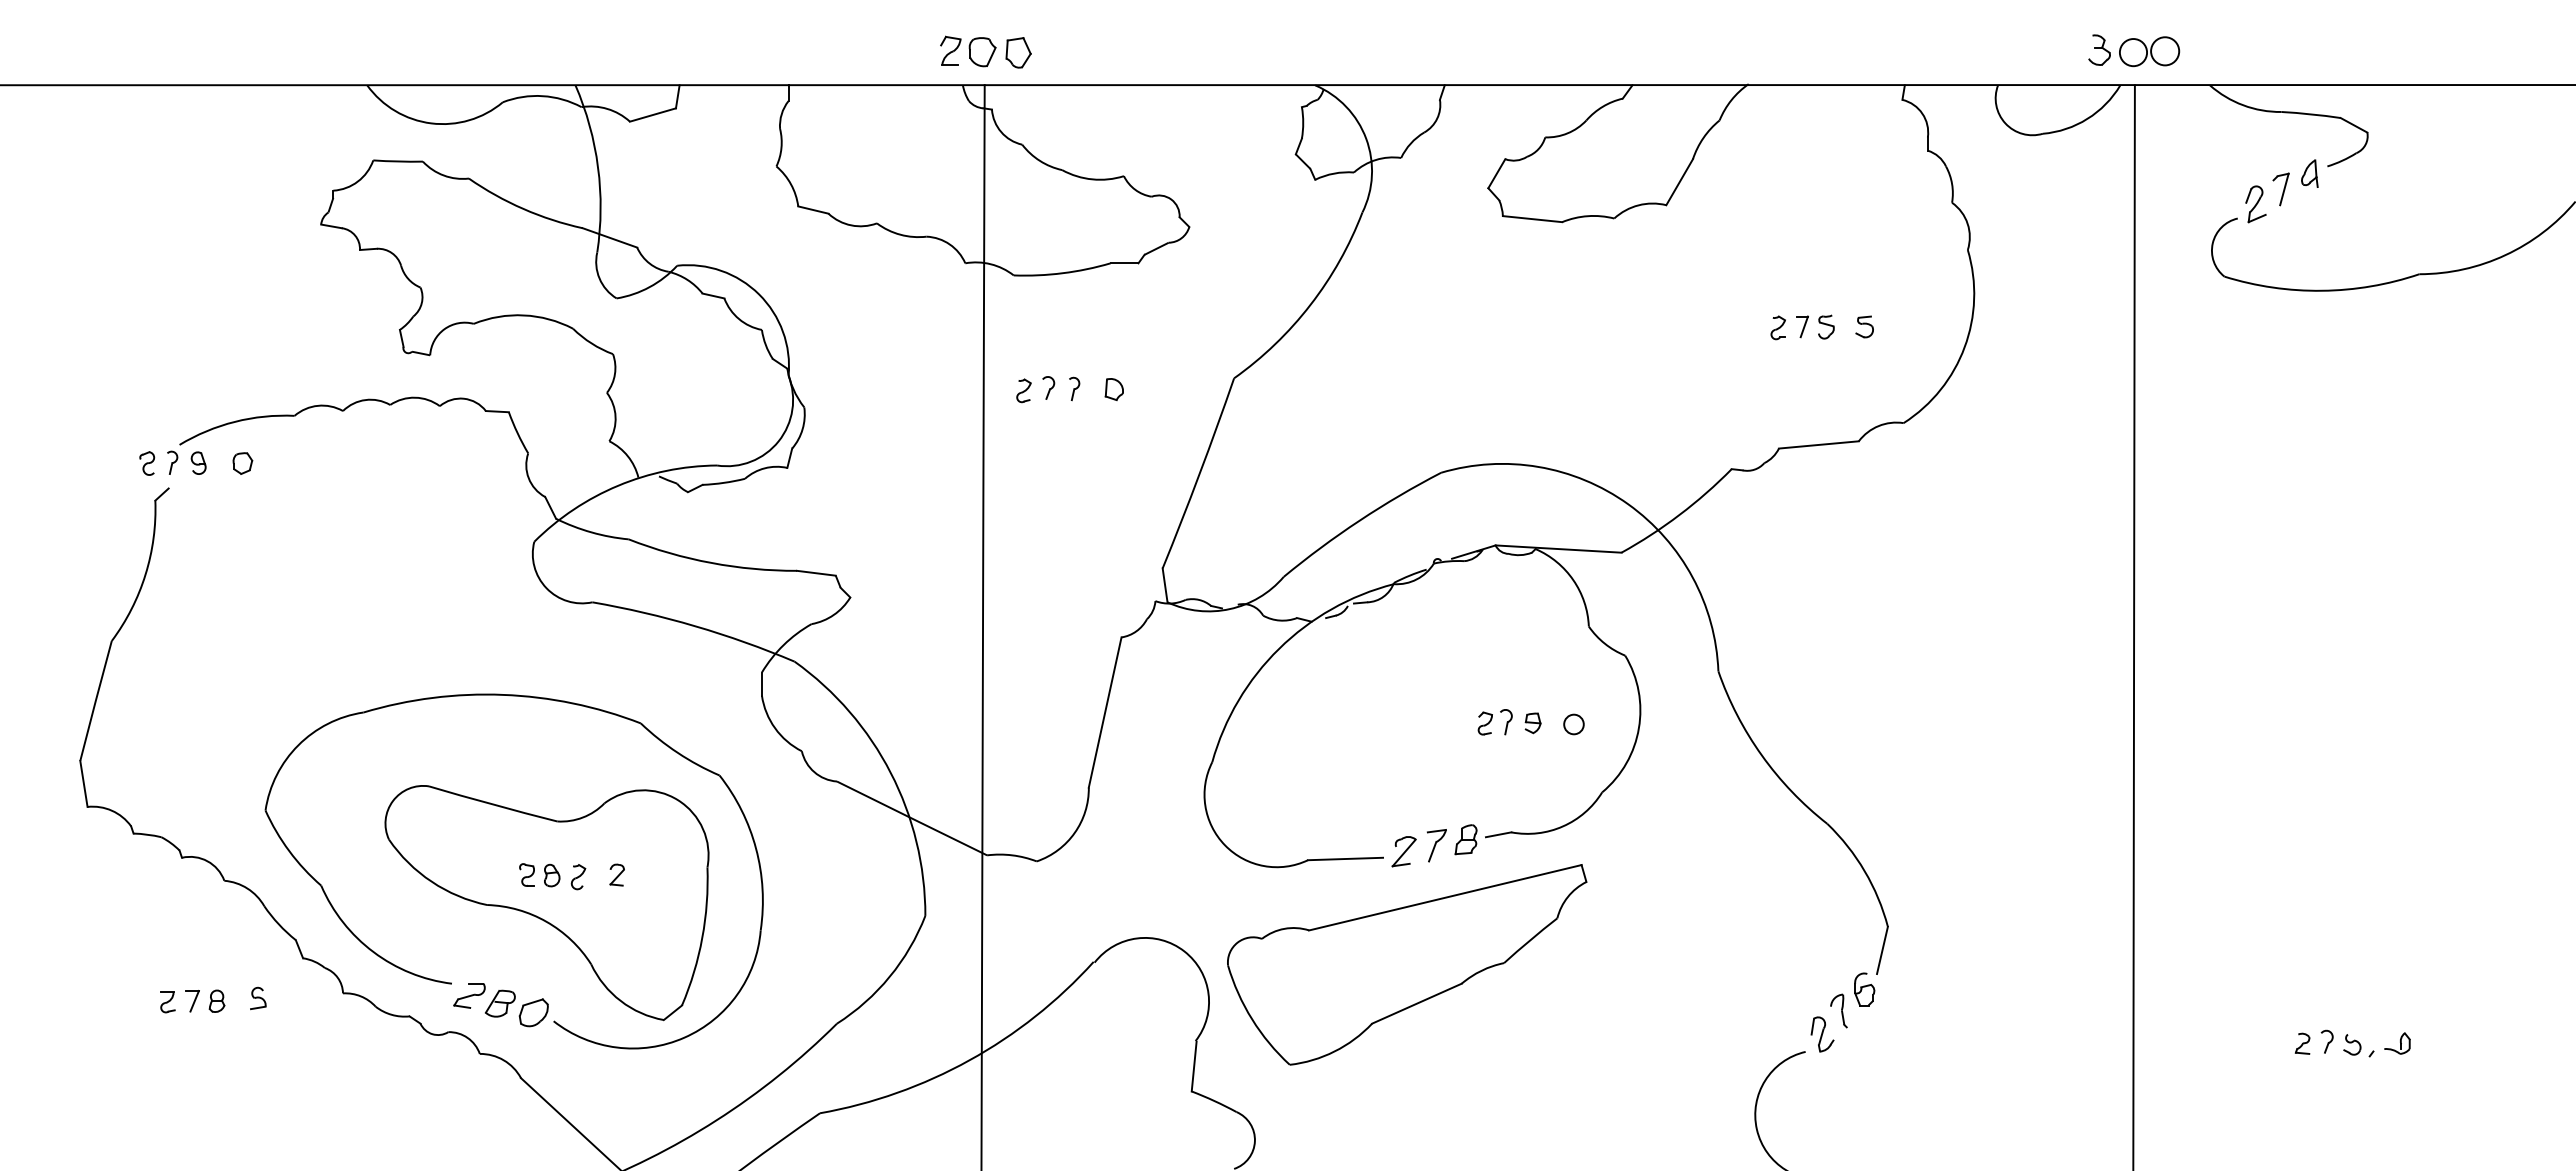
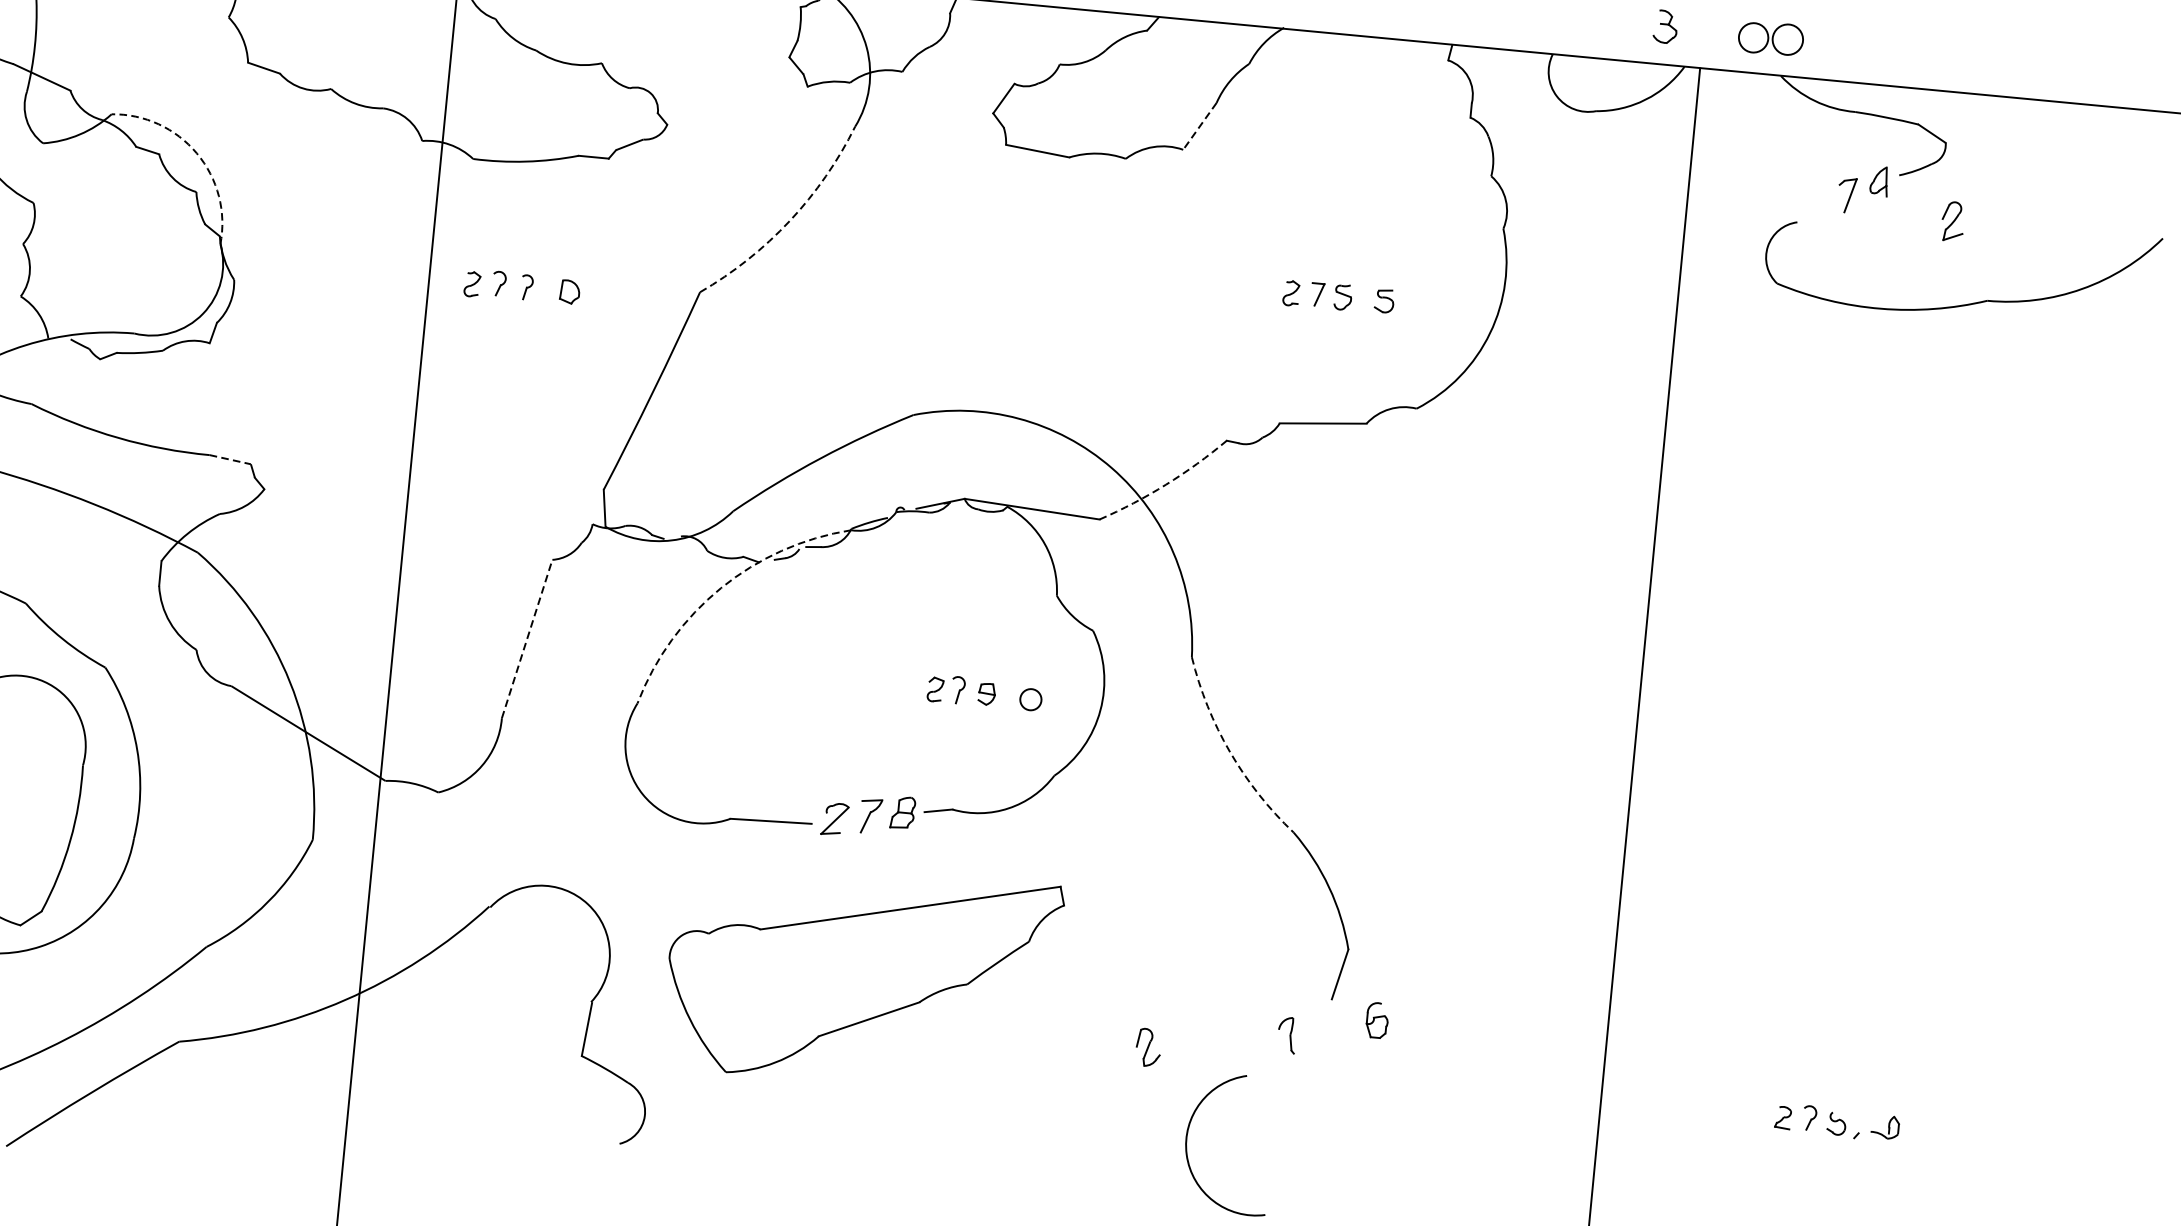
part: (2149, 51) -> (1771, 38), moved
line: (1679, 182) -> (1199, 126), solid -> dashed
part: (2255, 204) -> (1952, 221), moved
arc: (759, 294) -> (197, 153), solid -> dashed
arc: (1310, 304) -> (789, 220), solid -> dashed
arc: (1679, 514) -> (1165, 484), solid -> dashed
line: (816, 573) -> (230, 459), solid -> dashed
arc: (1279, 648) -> (721, 587), solid -> dashed
line: (1105, 712) -> (527, 639), solid -> dashed
arc: (1761, 755) -> (1229, 752), solid -> dashed
part: (1407, 964) -> (862, 976), moved
part: (1864, 989) -> (1377, 1020), moved
part: (1822, 1034) -> (1148, 1047), moved

